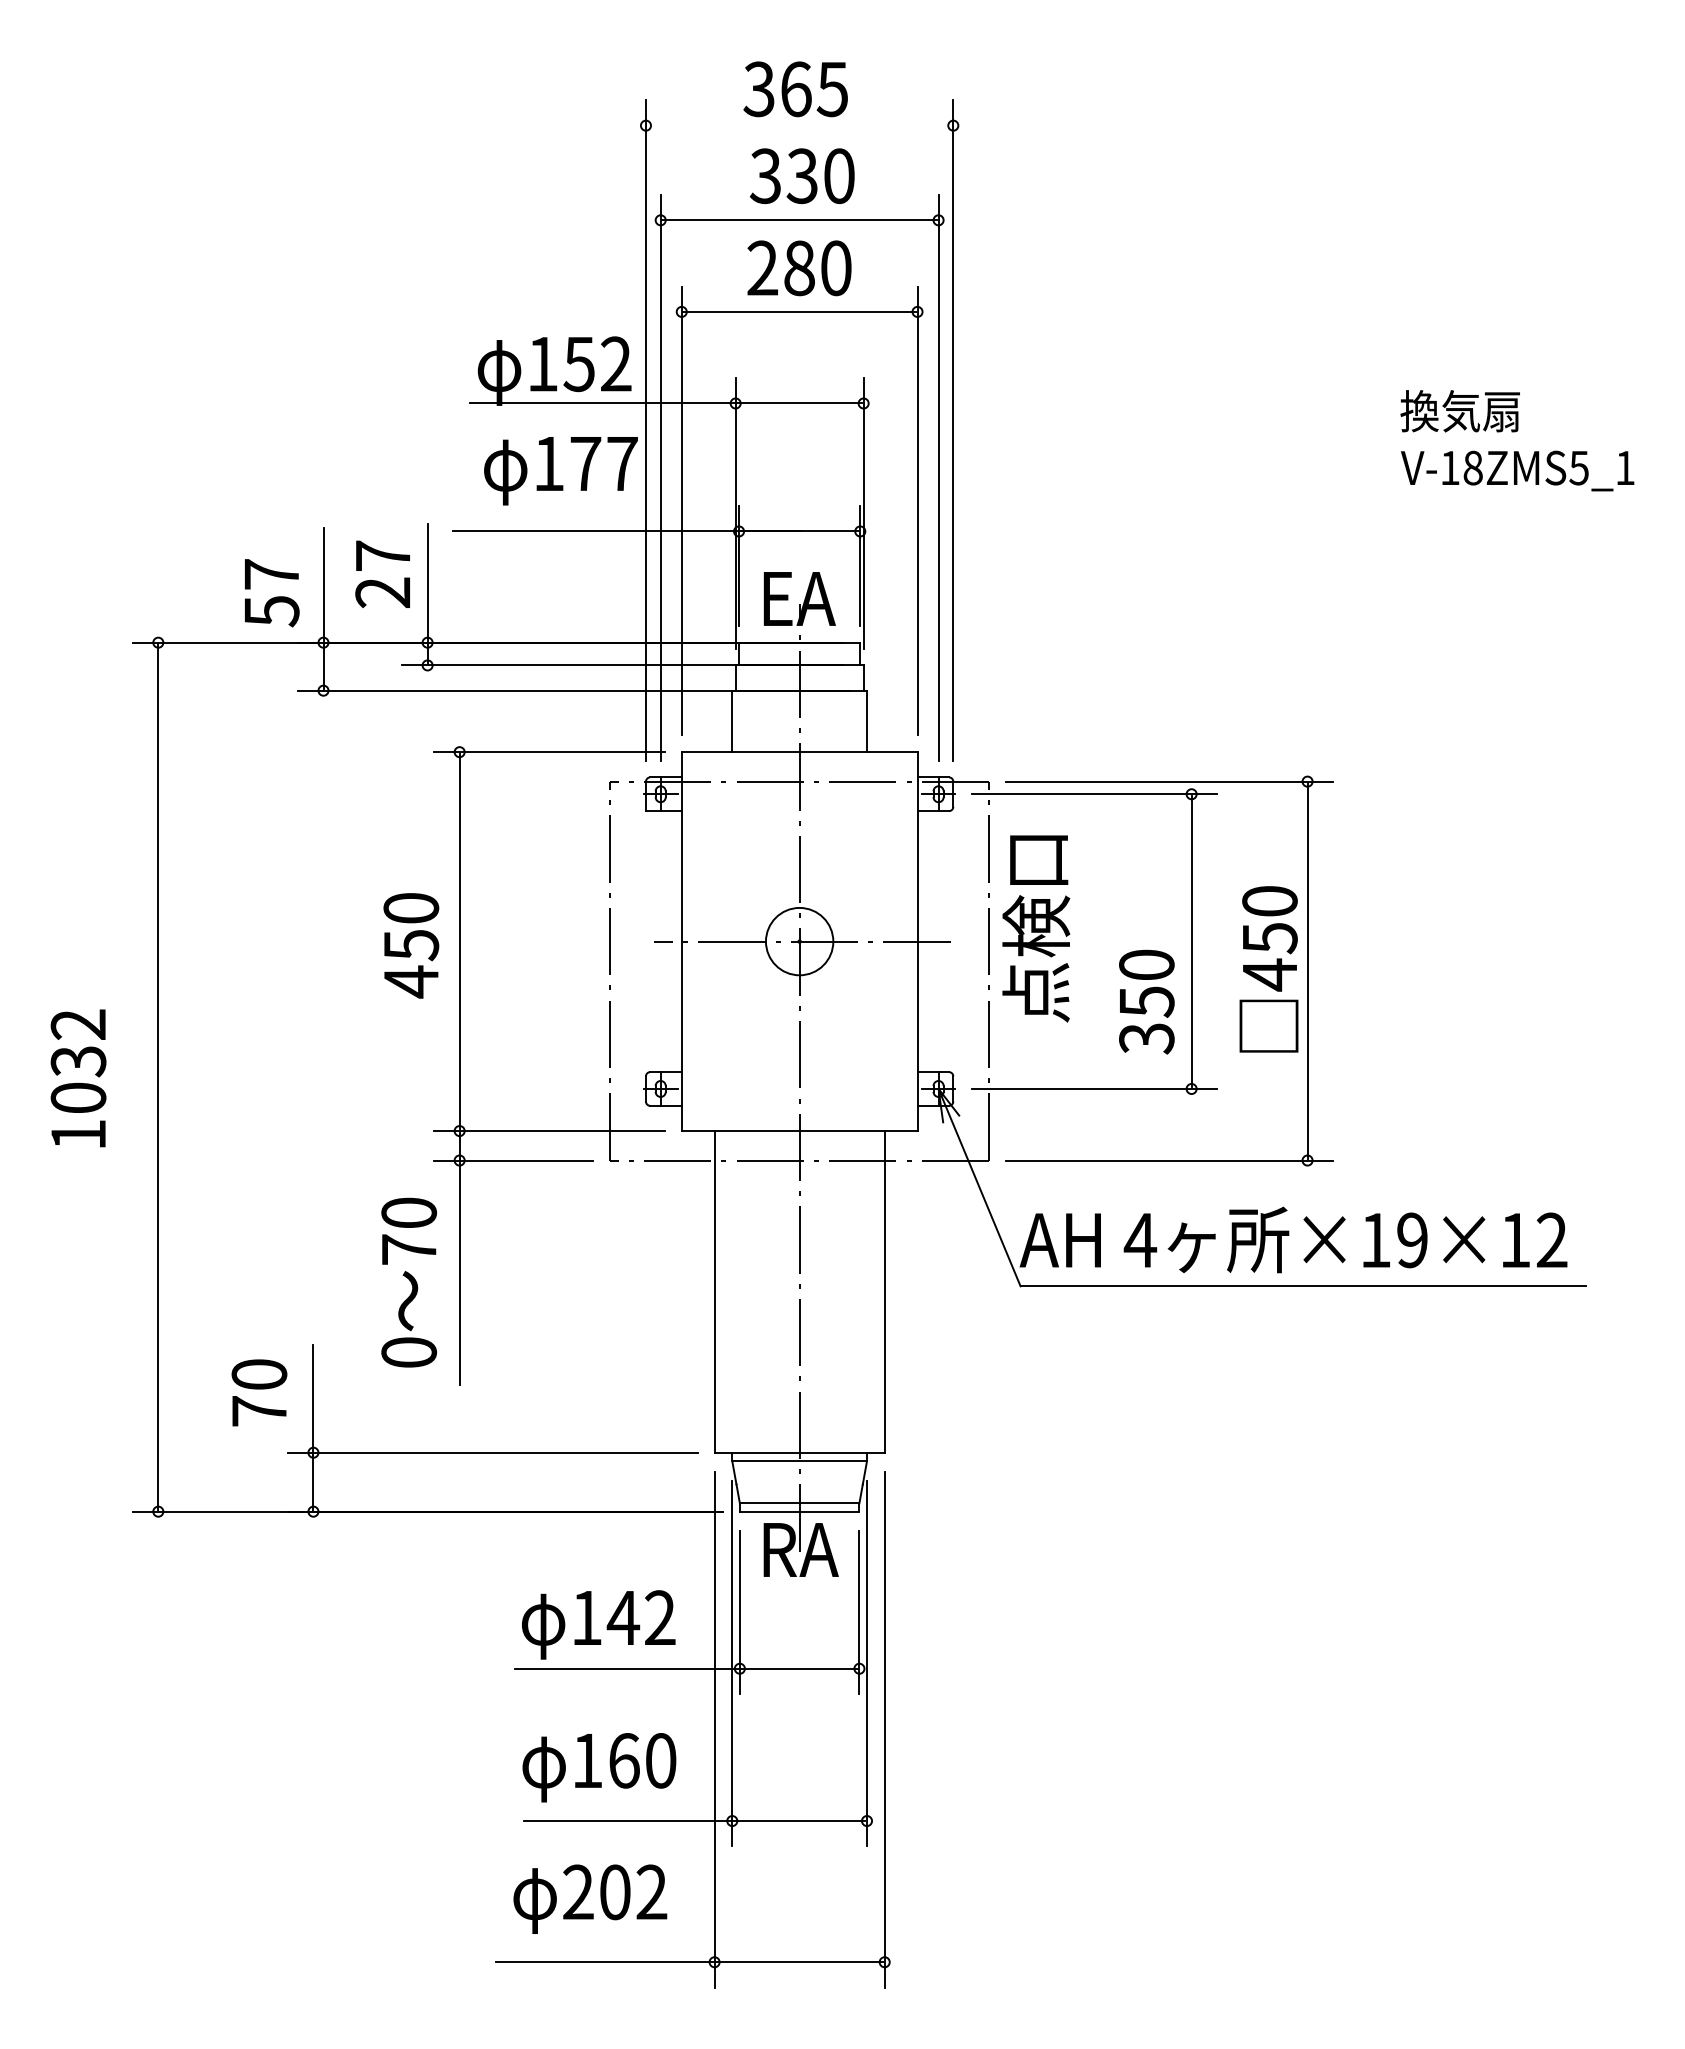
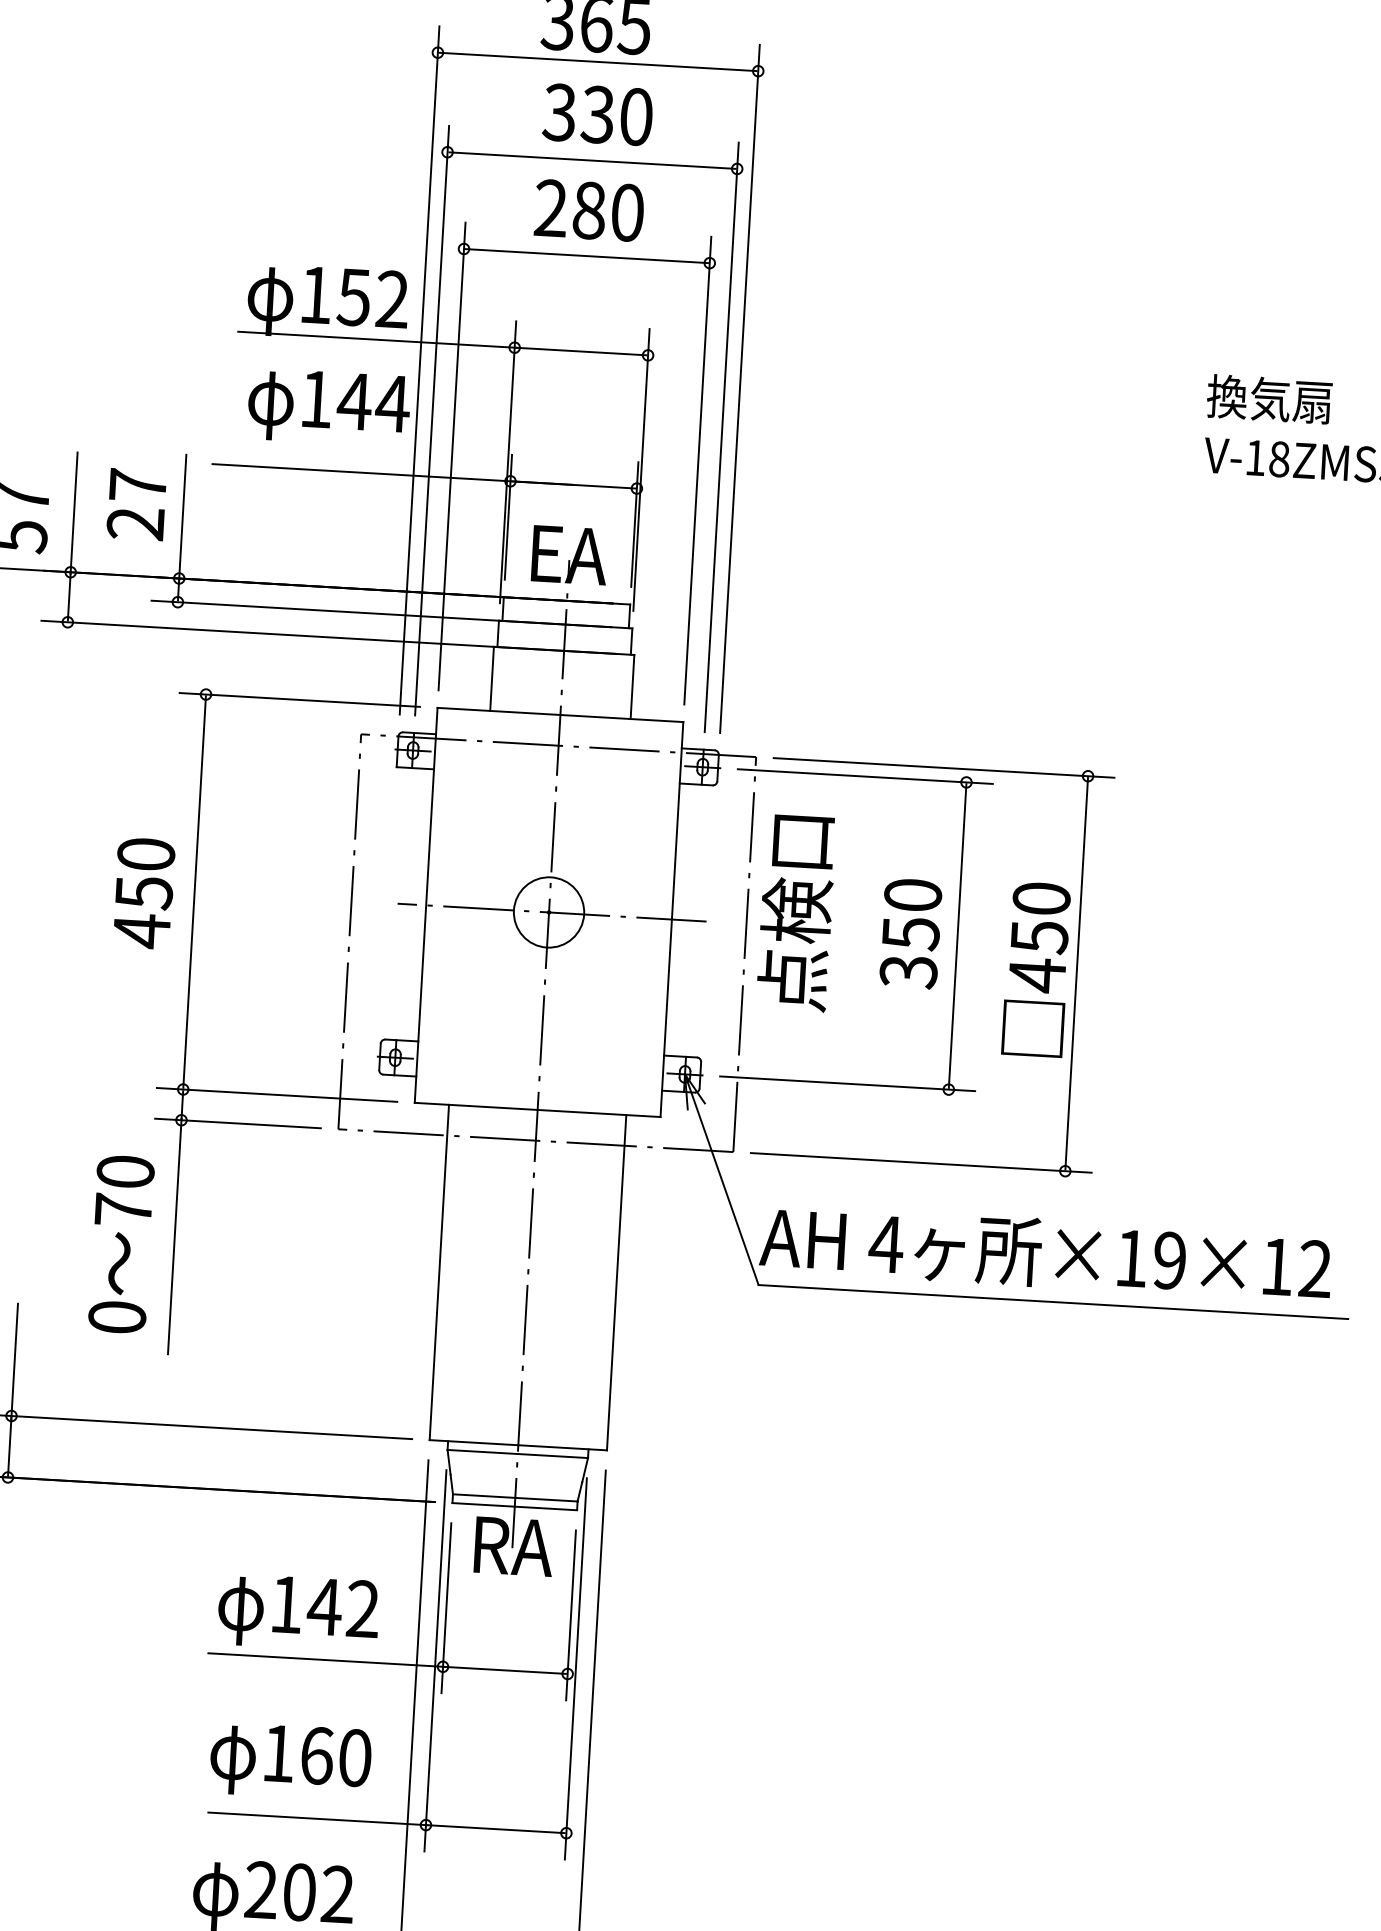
line: (799, 125) -> (597, 61), added
text: (603, 463) -> (373, 402), 177 -> 144
text: (1146, 1001) -> (910, 933), moved

